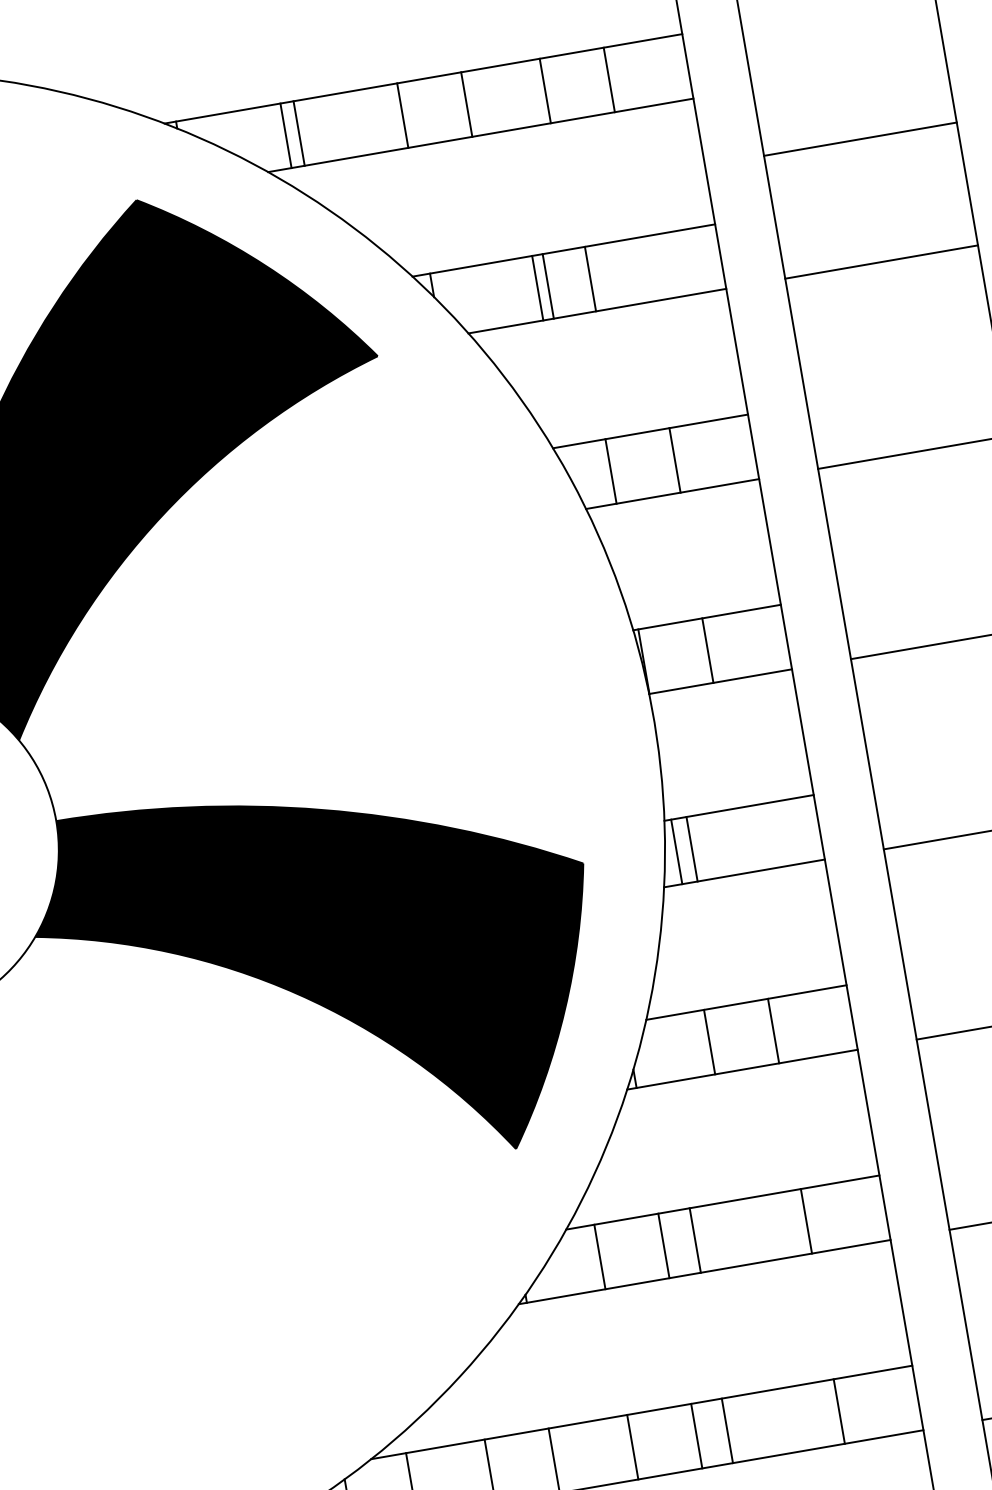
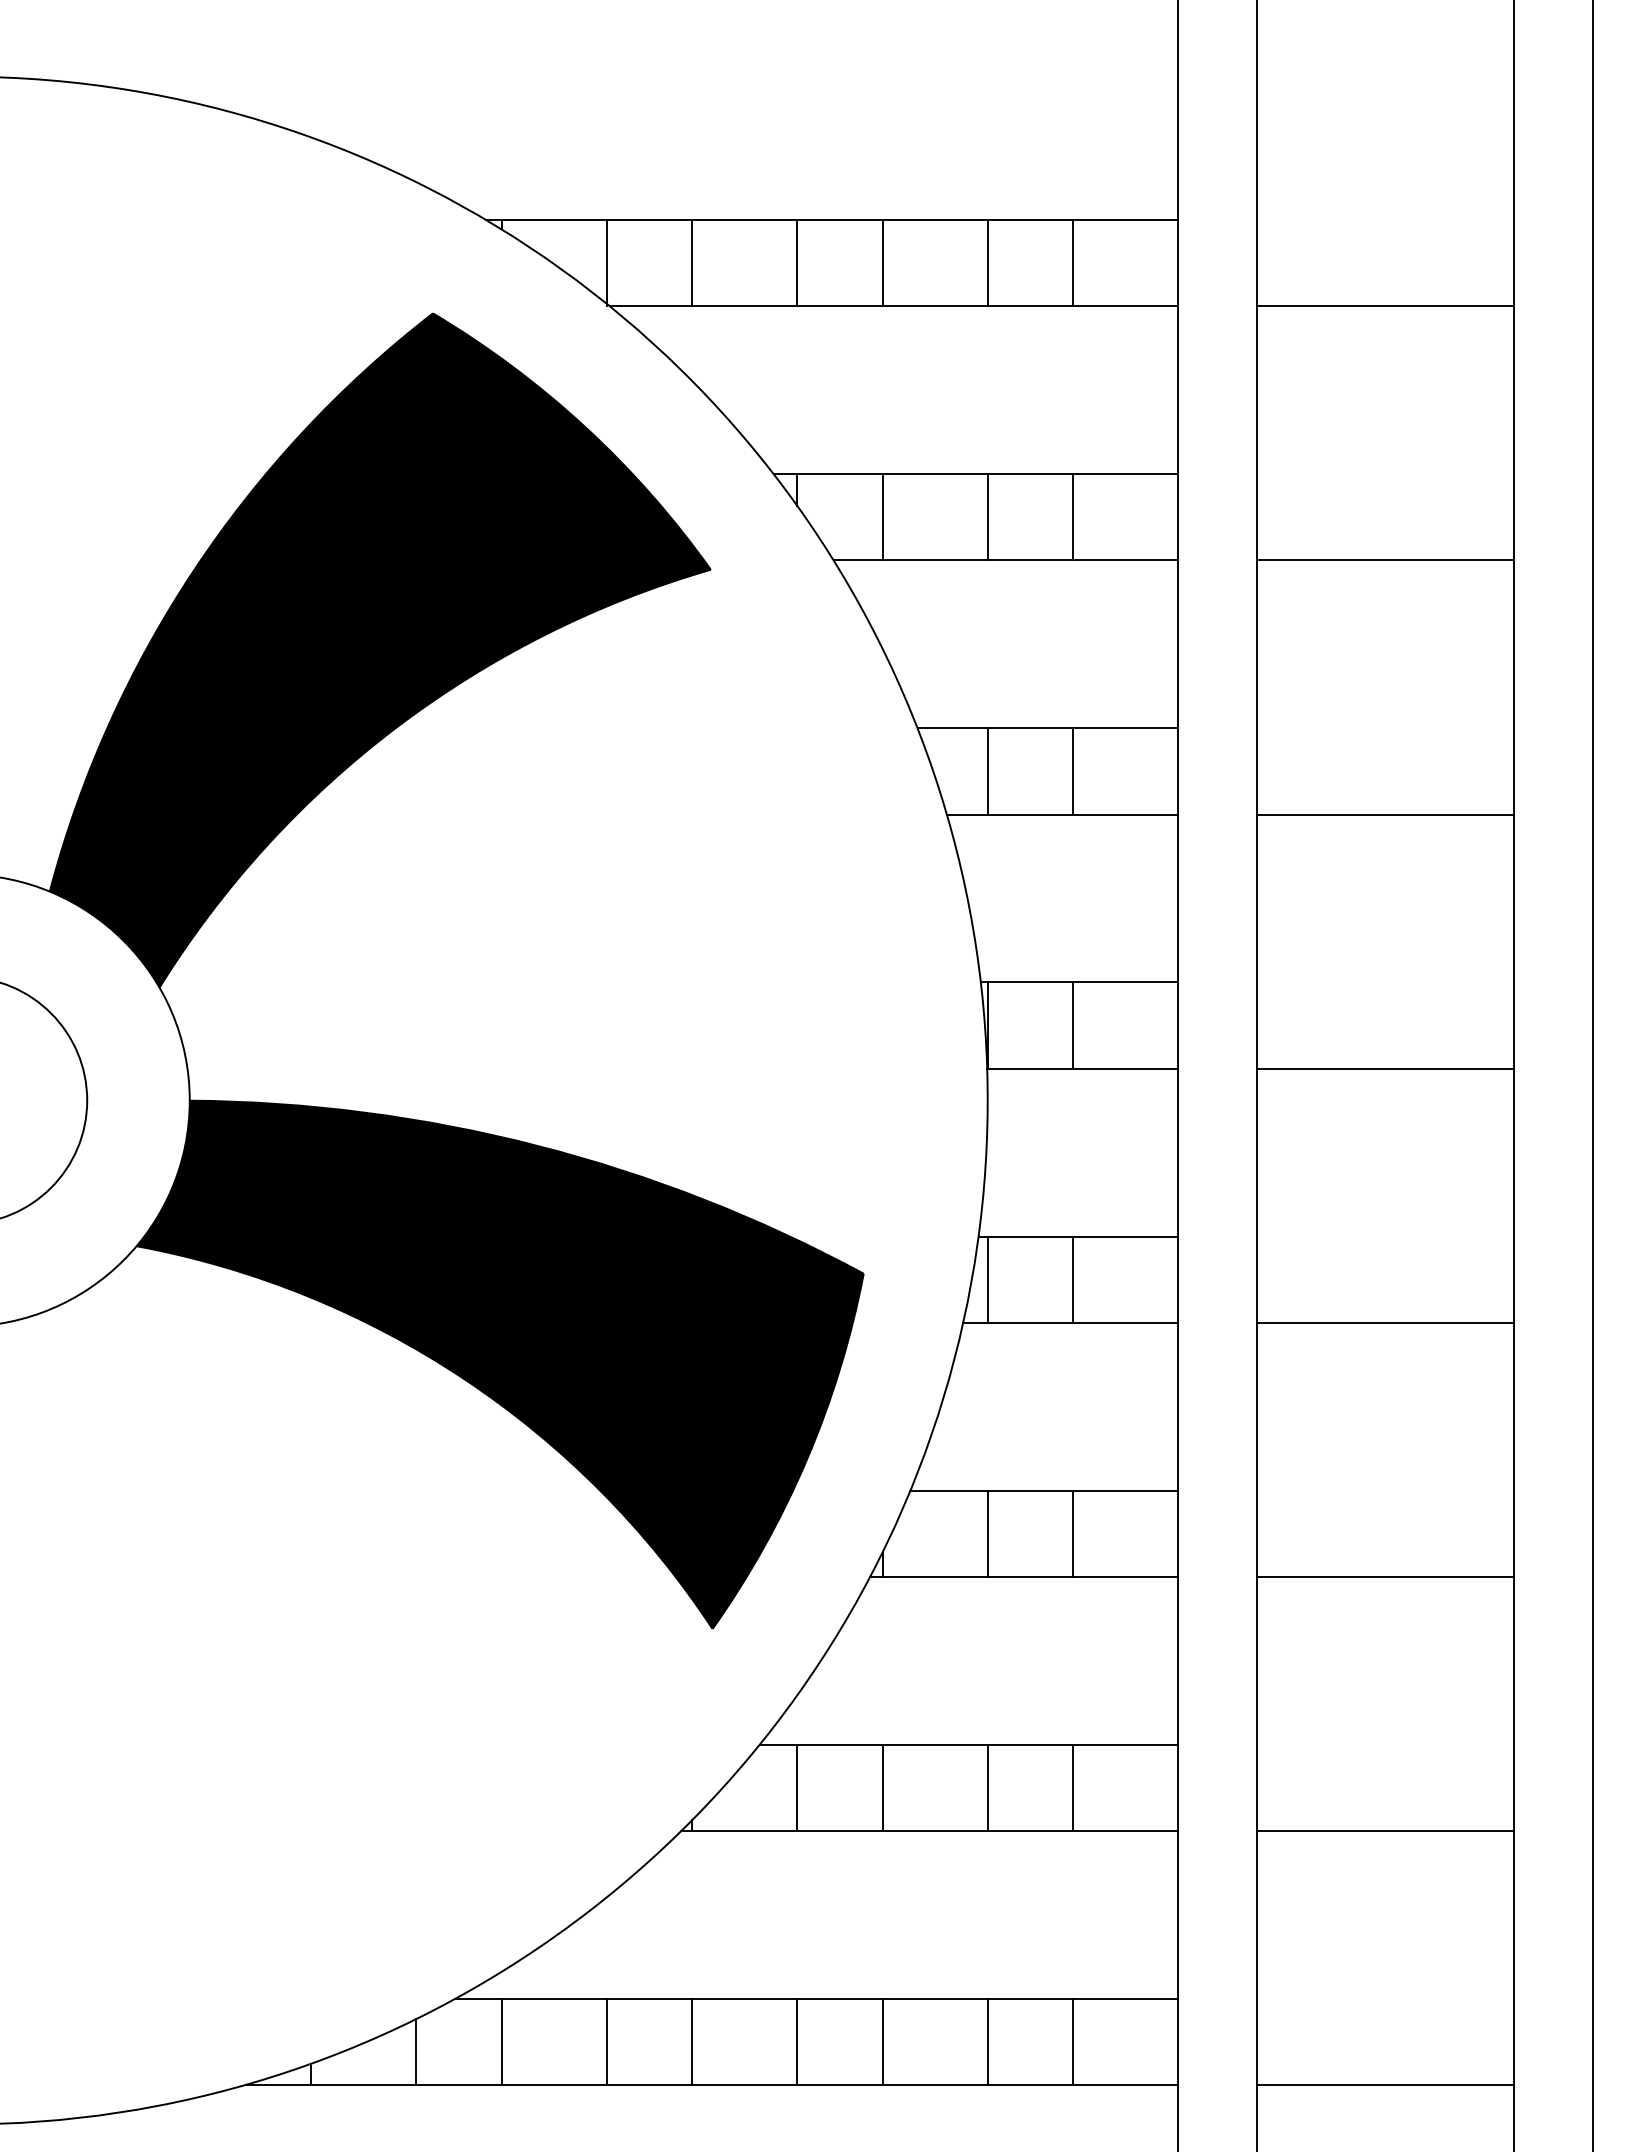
line: (298, 133) -> (606, 263), moved
line: (286, 135) -> (692, 263), moved
line: (860, 139) -> (1385, 306), moved
line: (590, 279) -> (1073, 517), moved
line: (548, 286) -> (882, 517), moved
line: (537, 288) -> (987, 517), moved
line: (692, 849) -> (1073, 1279), moved
line: (695, 1240) -> (987, 1787), moved
line: (727, 1430) -> (987, 2041), moved

